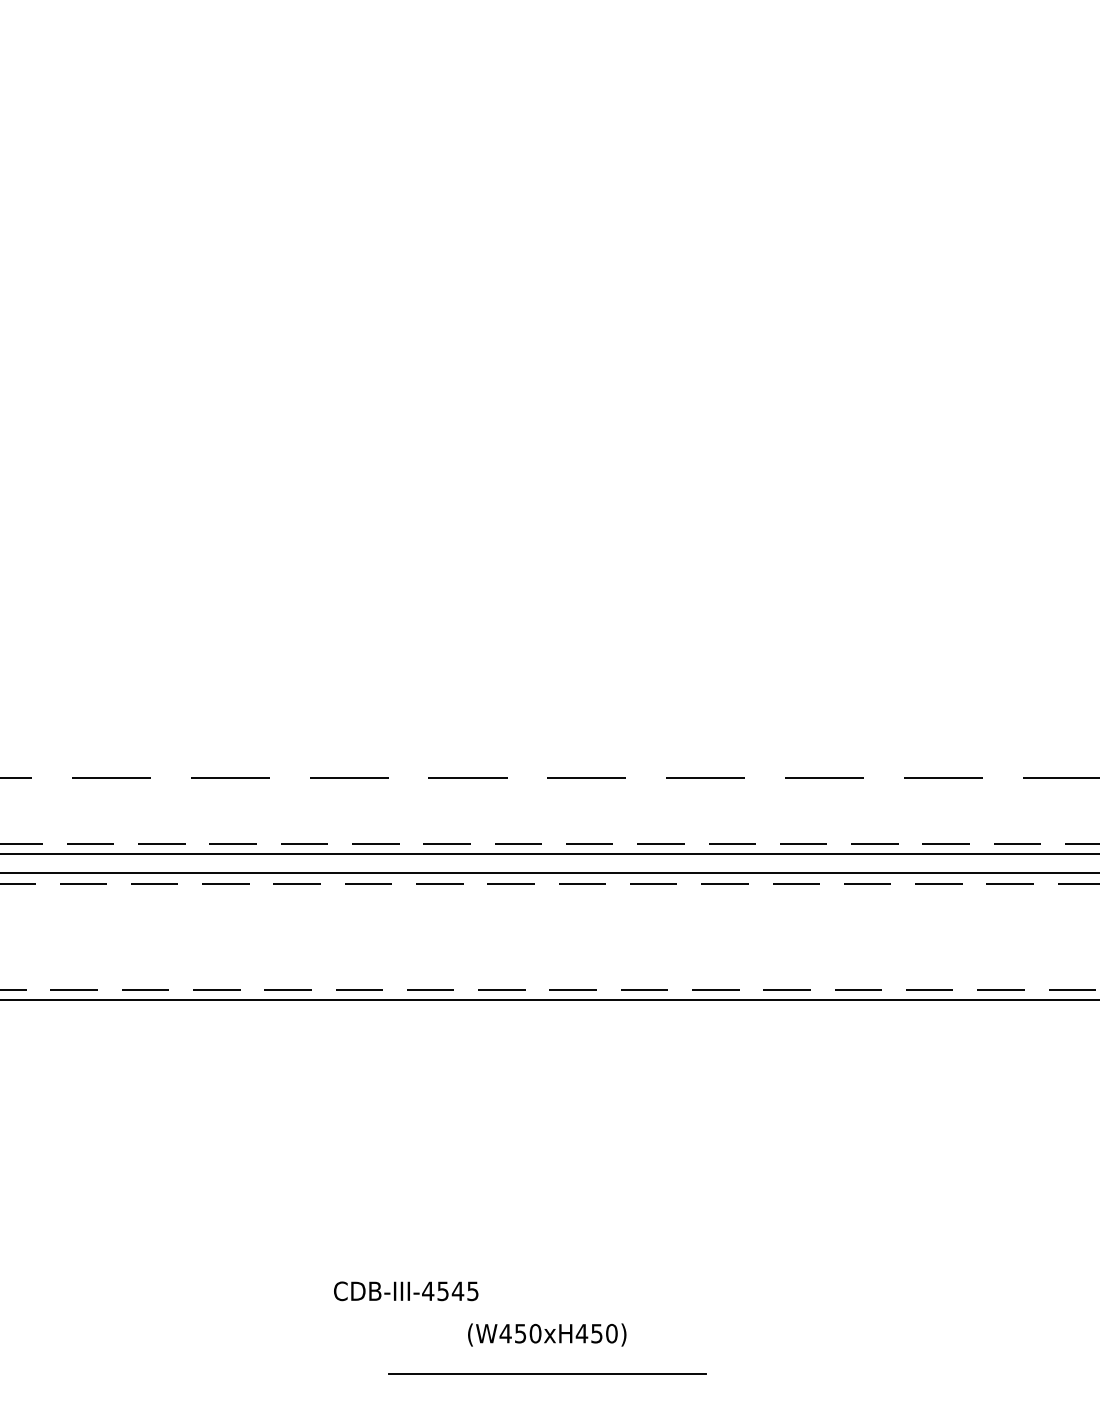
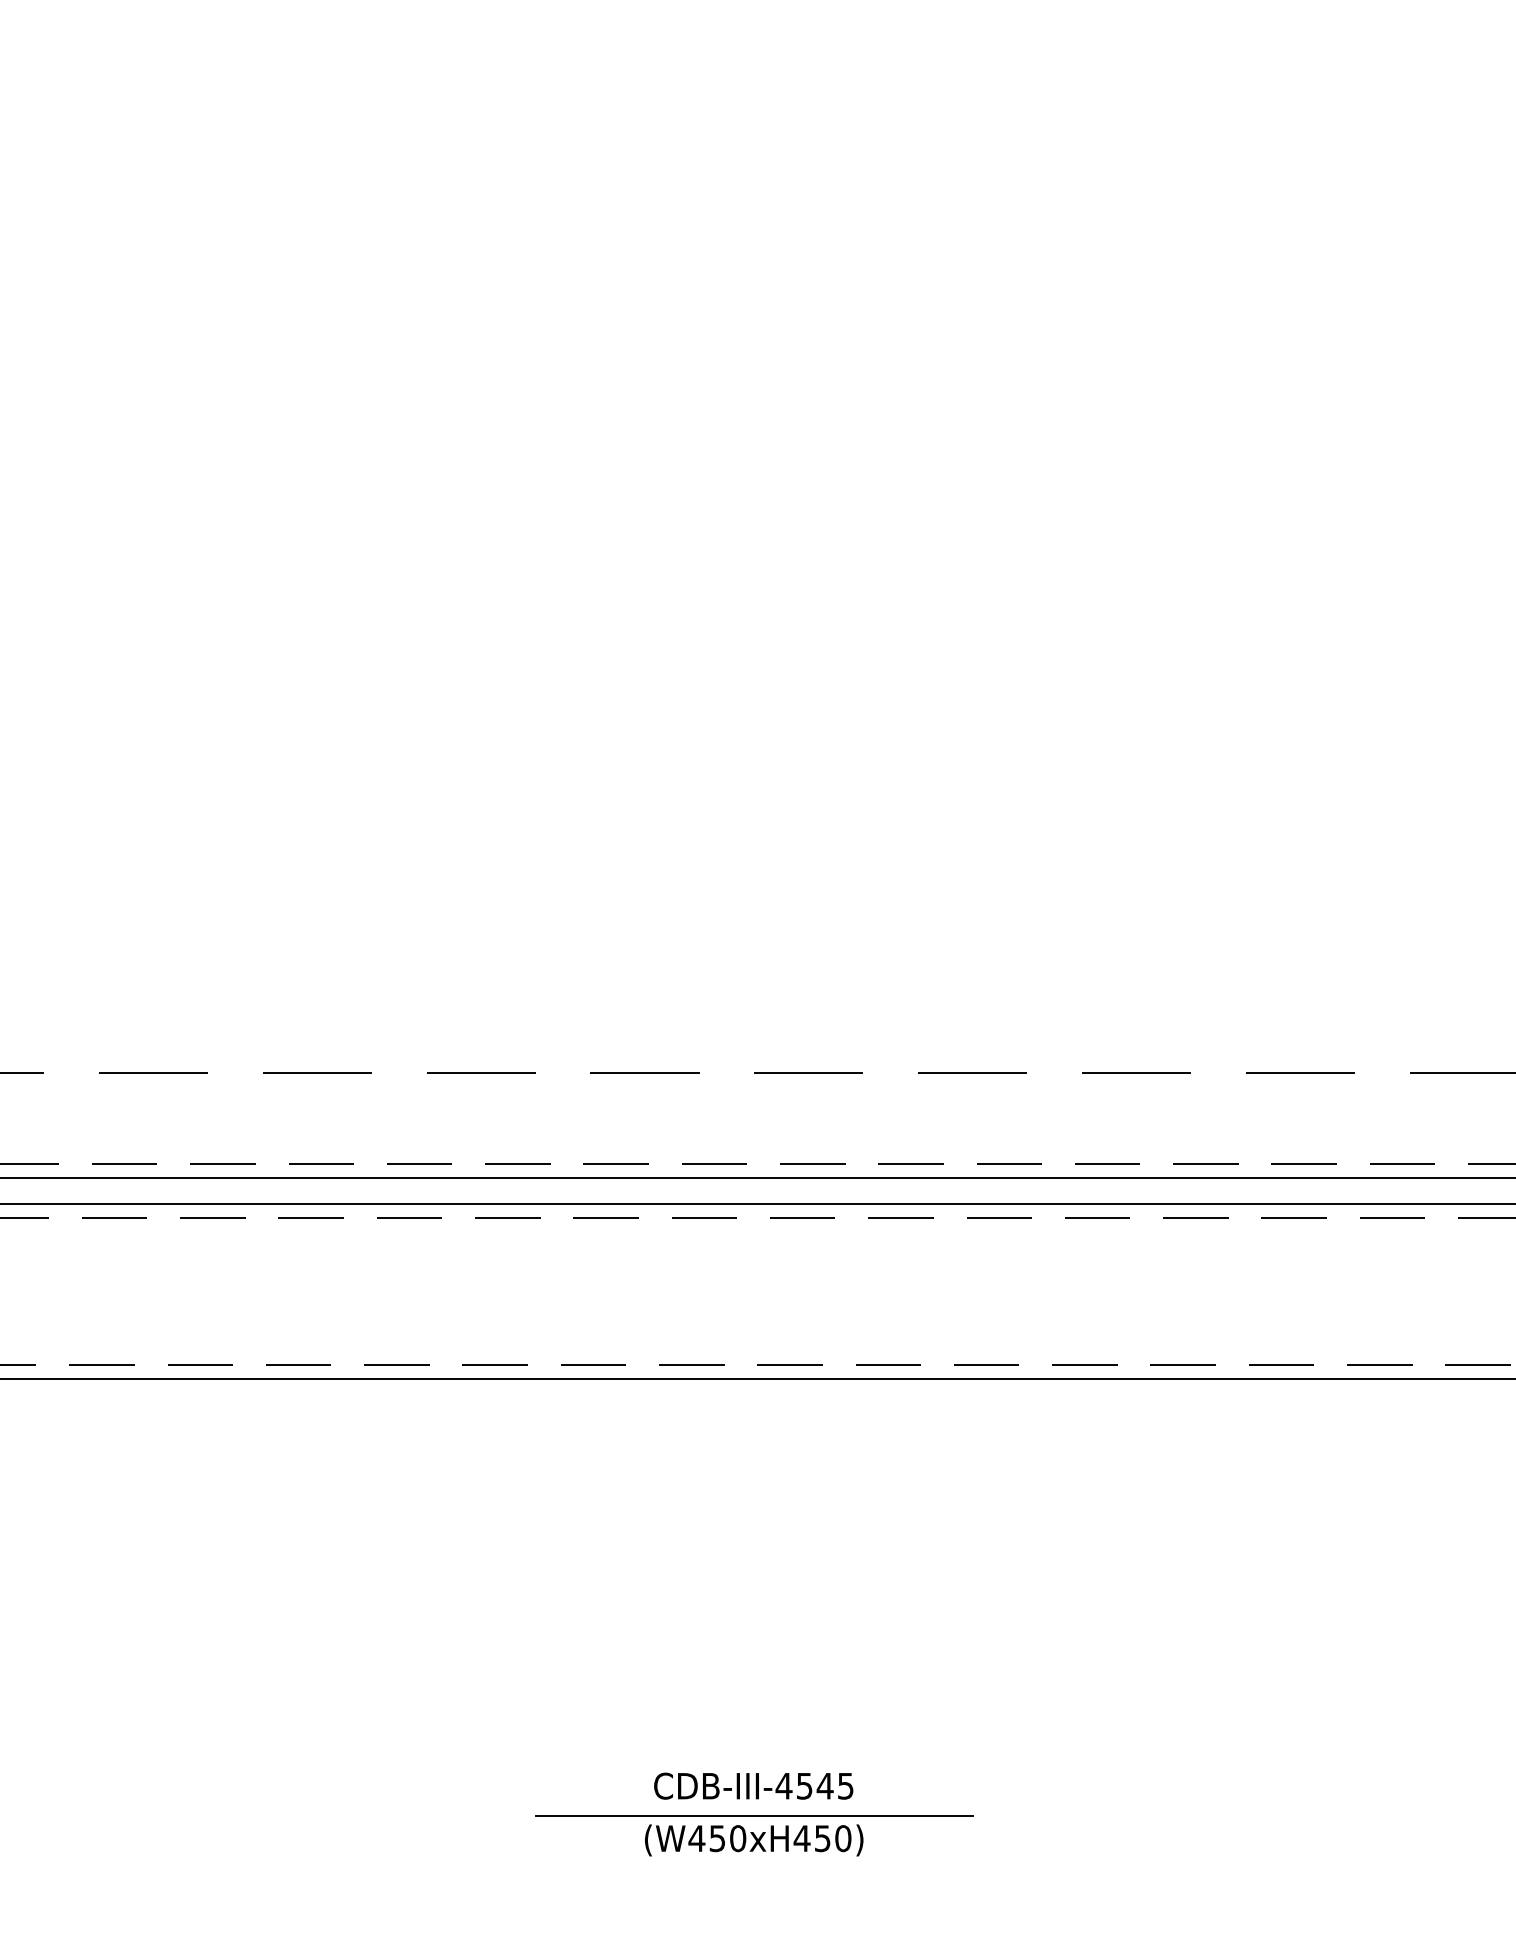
text: (406, 1290) -> (753, 1785), moved
line: (547, 1373) -> (754, 1815), moved

